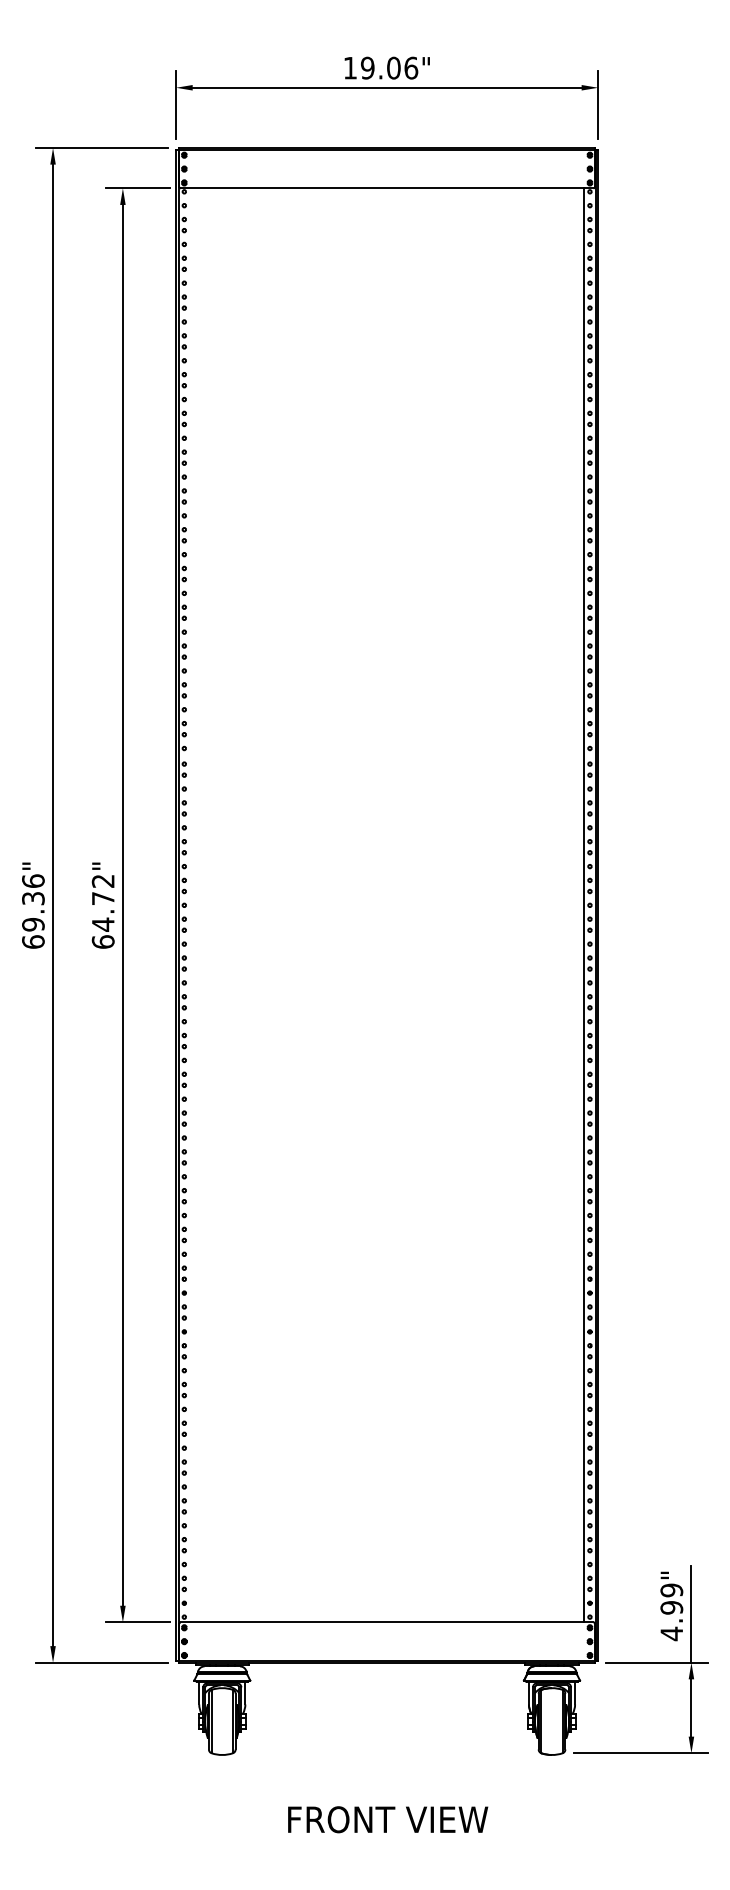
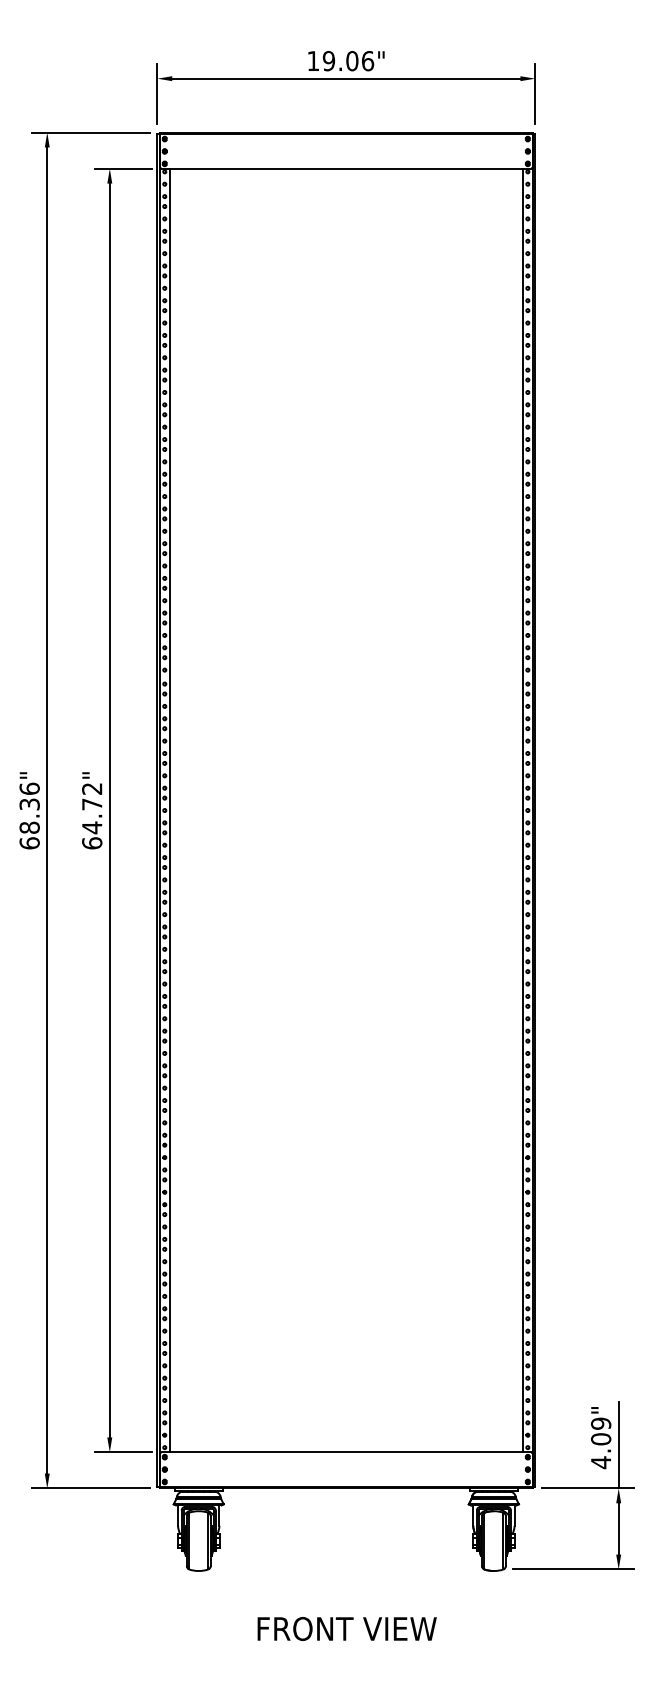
line: (189, 905) -> (169, 810), added
text: (33, 924) -> (29, 827), 69.36" -> 68.36"
text: (671, 1607) -> (600, 1439), 4.99" -> 4.09"

